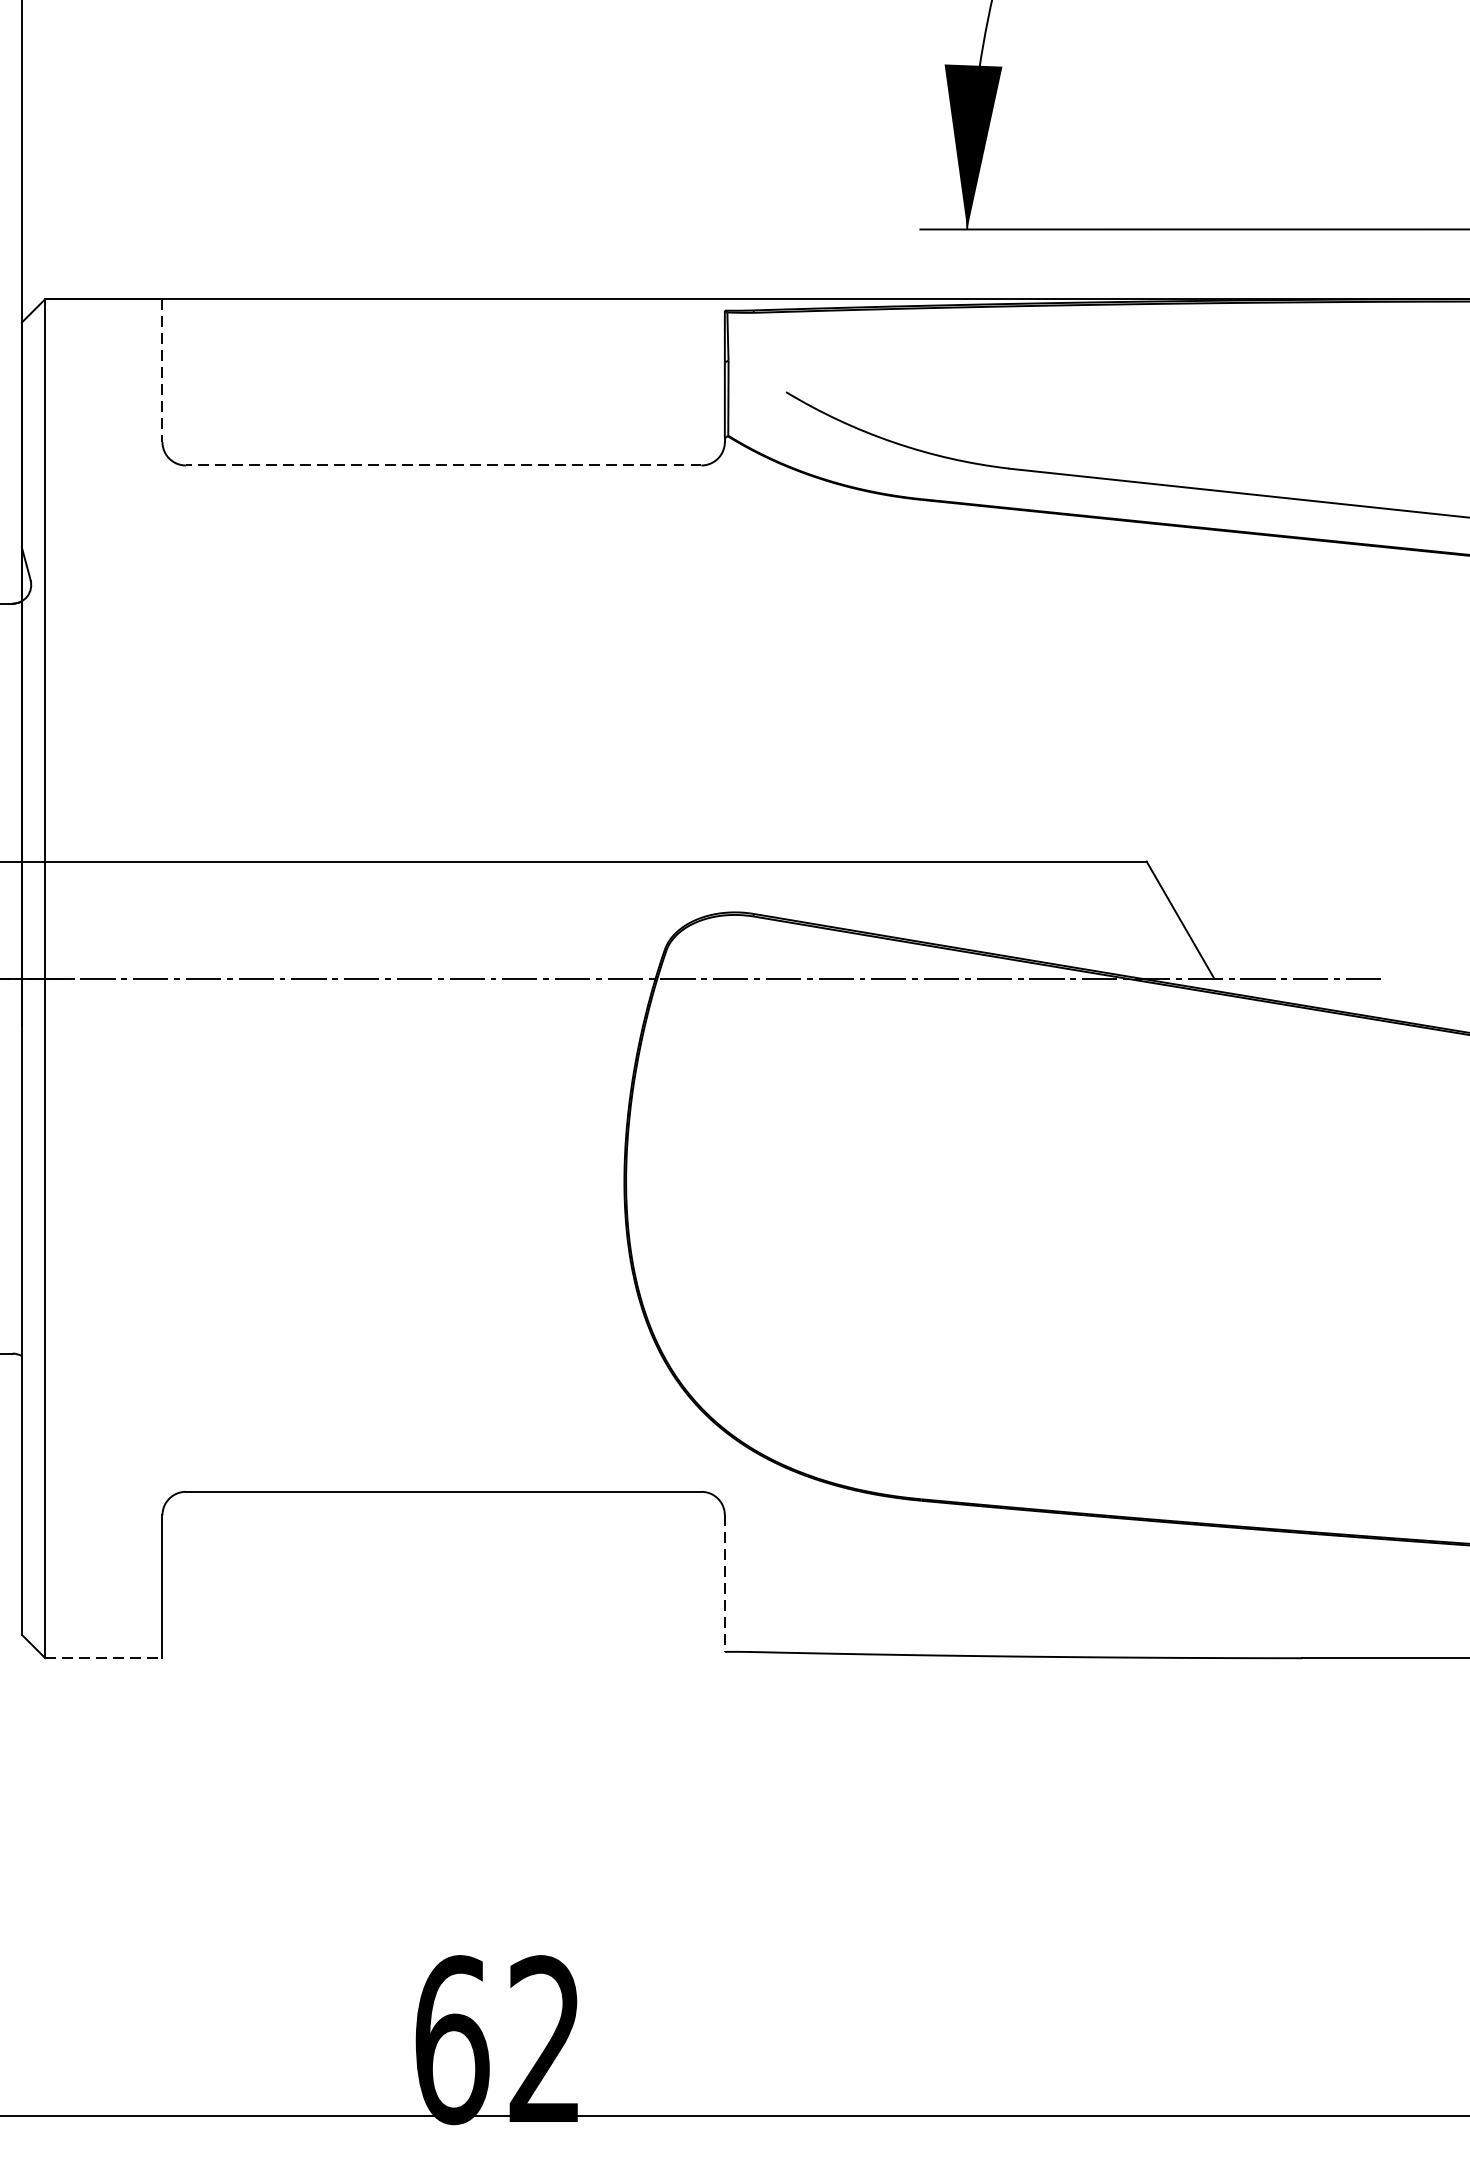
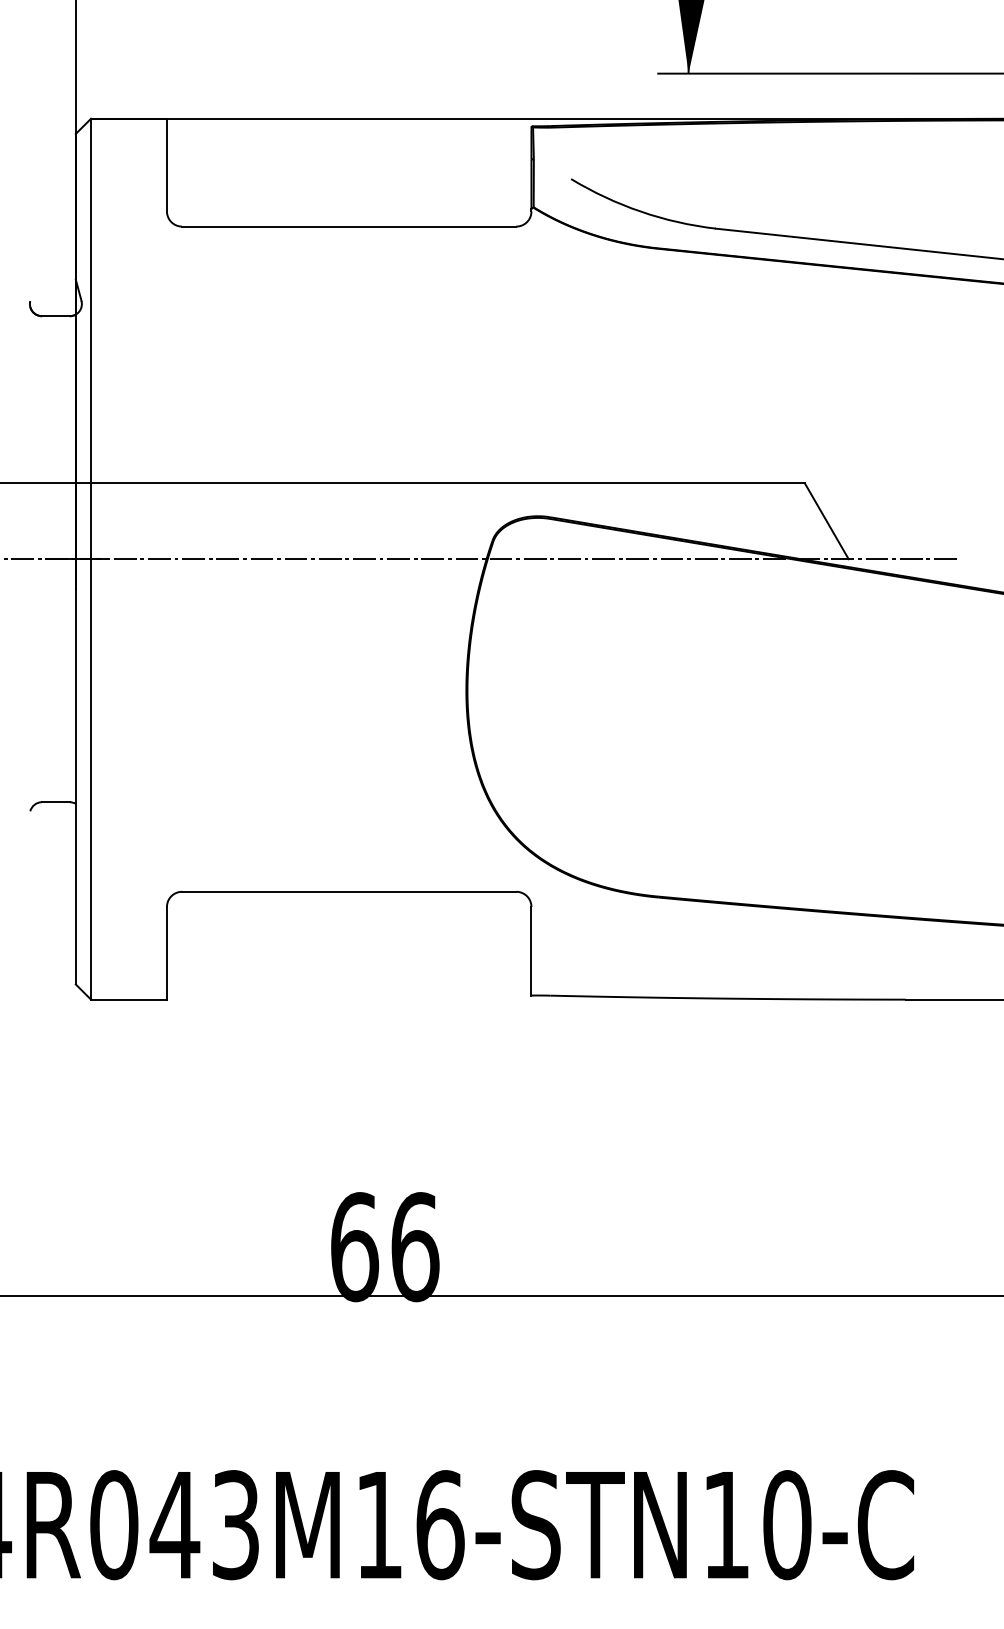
line: (161, 371) -> (166, 165), dashed -> solid
line: (442, 465) -> (348, 226), dashed -> solid
line: (724, 1583) -> (531, 951), dashed -> solid
line: (103, 1657) -> (128, 999), dashed -> solid
text: (545, 2040) -> (415, 1247), 62 -> 66

